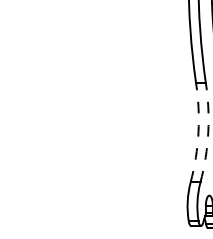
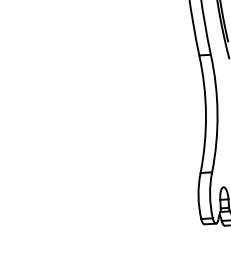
arc: (198, 132) -> (205, 113), dashed -> solid
arc: (208, 132) -> (217, 113), dashed -> solid

